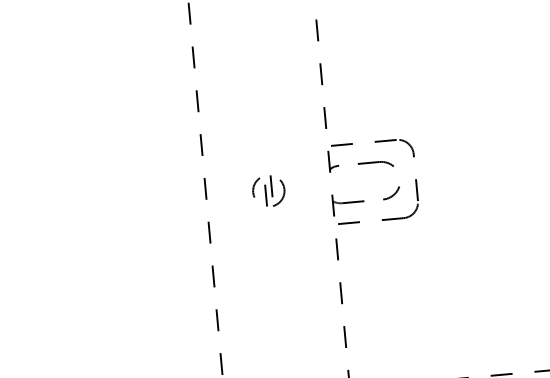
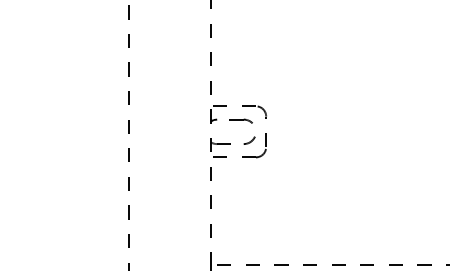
part: (269, 191) -> (170, 132), removed

